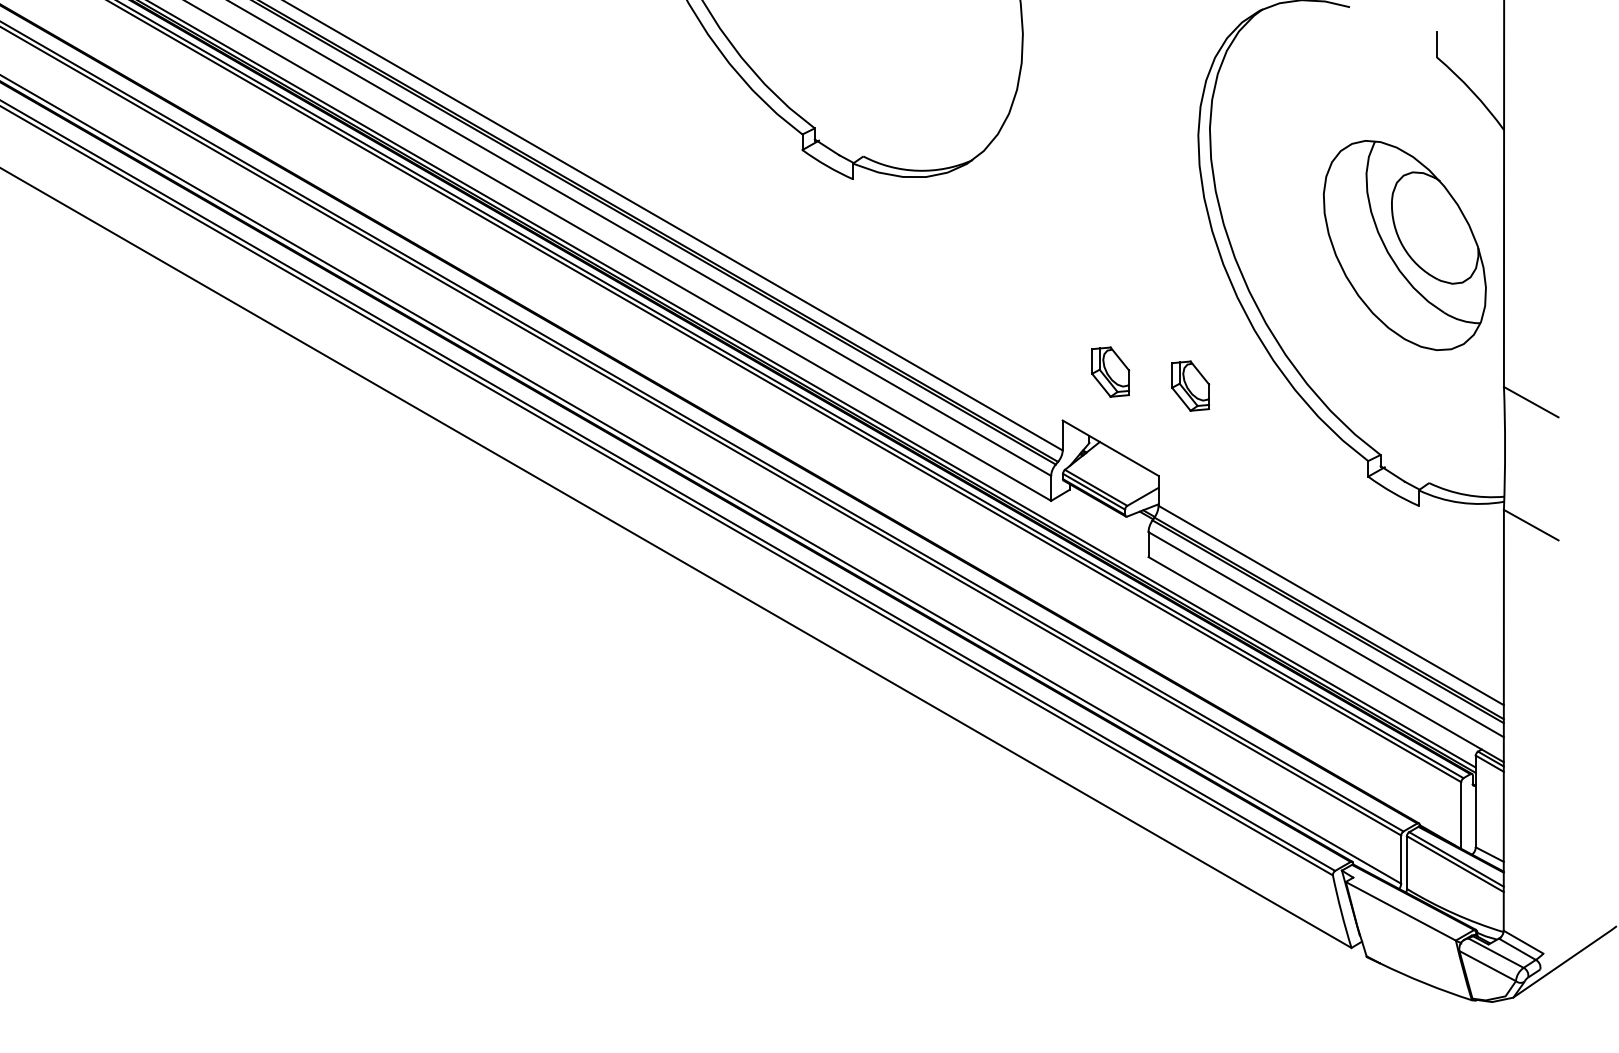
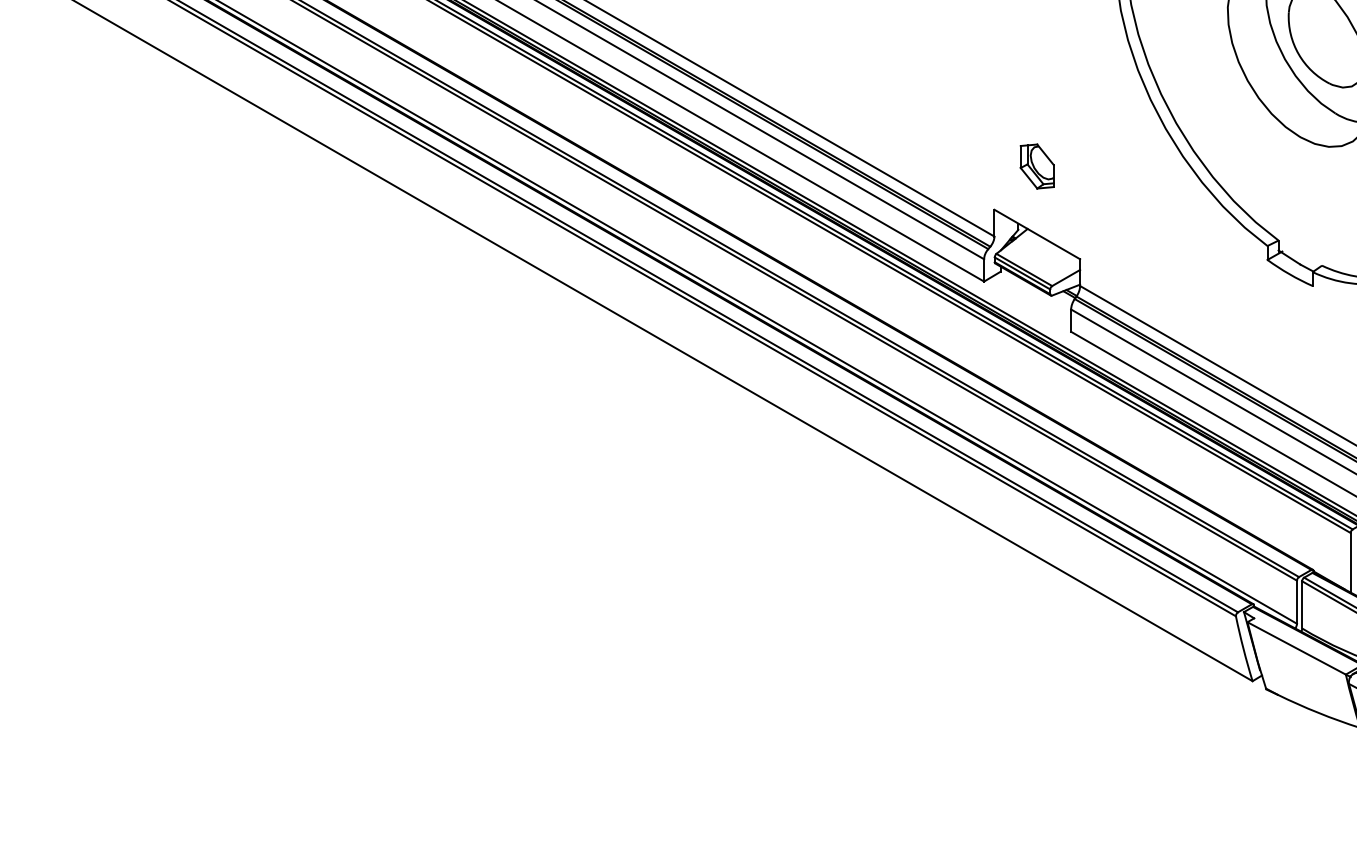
part: (1190, 385) -> (1108, 178), removed

